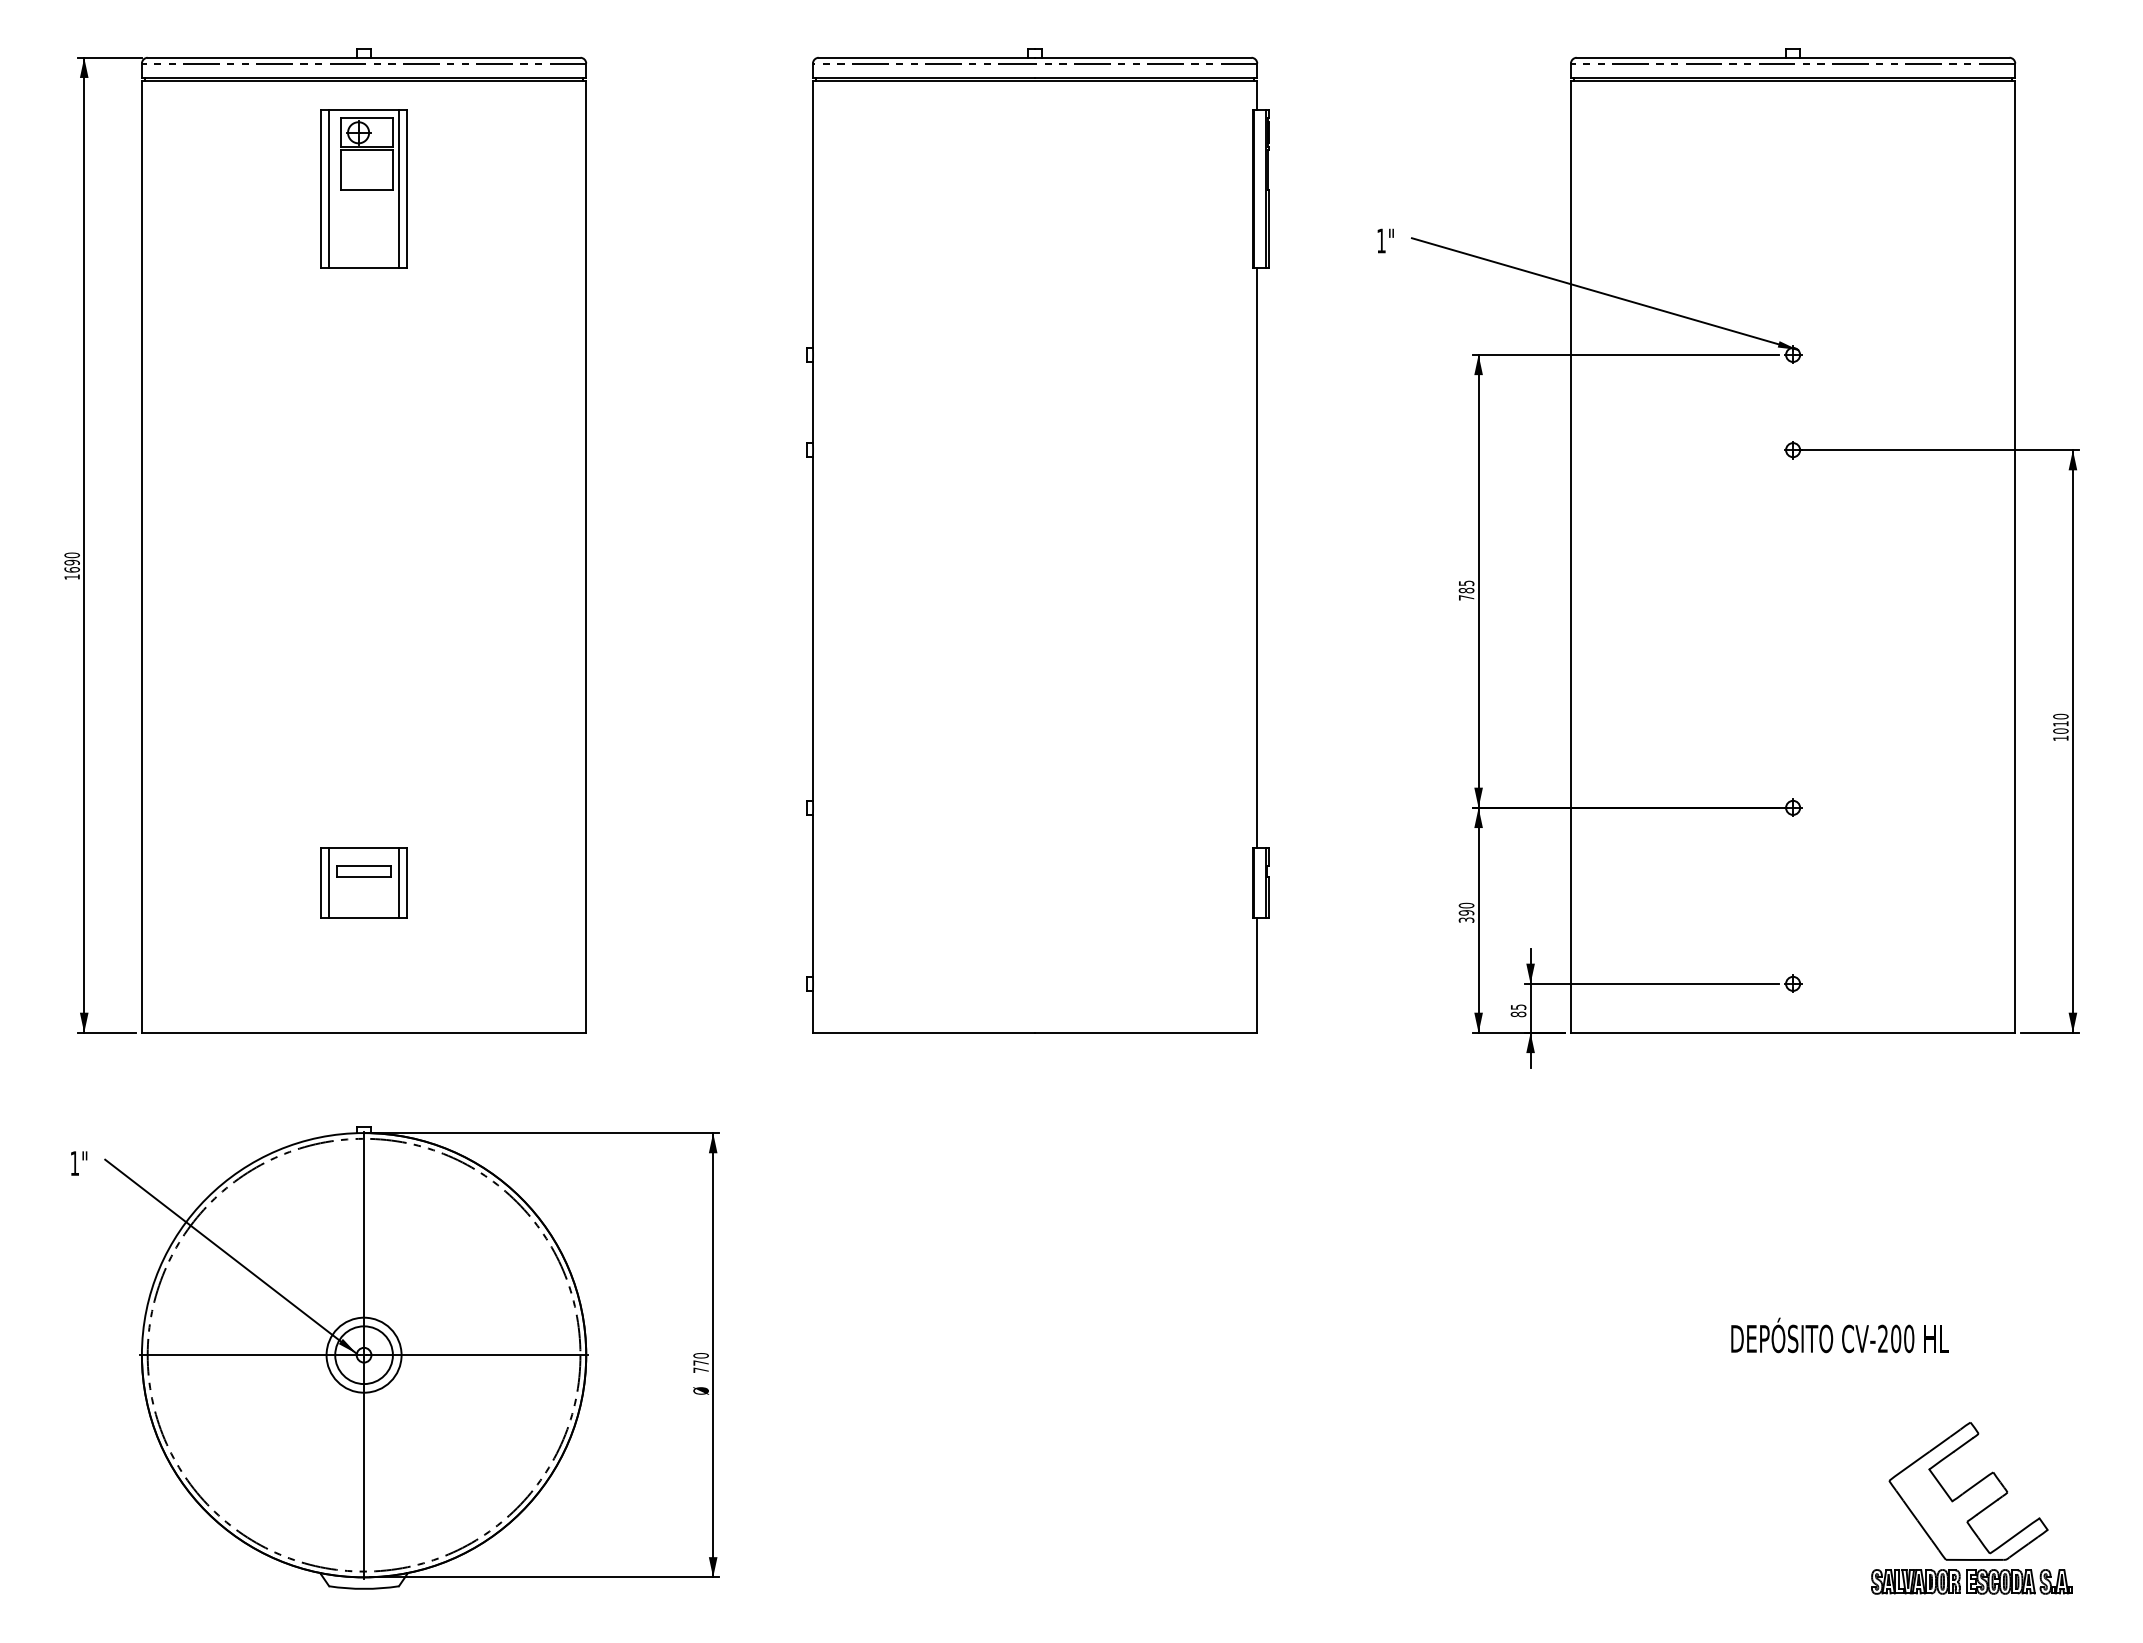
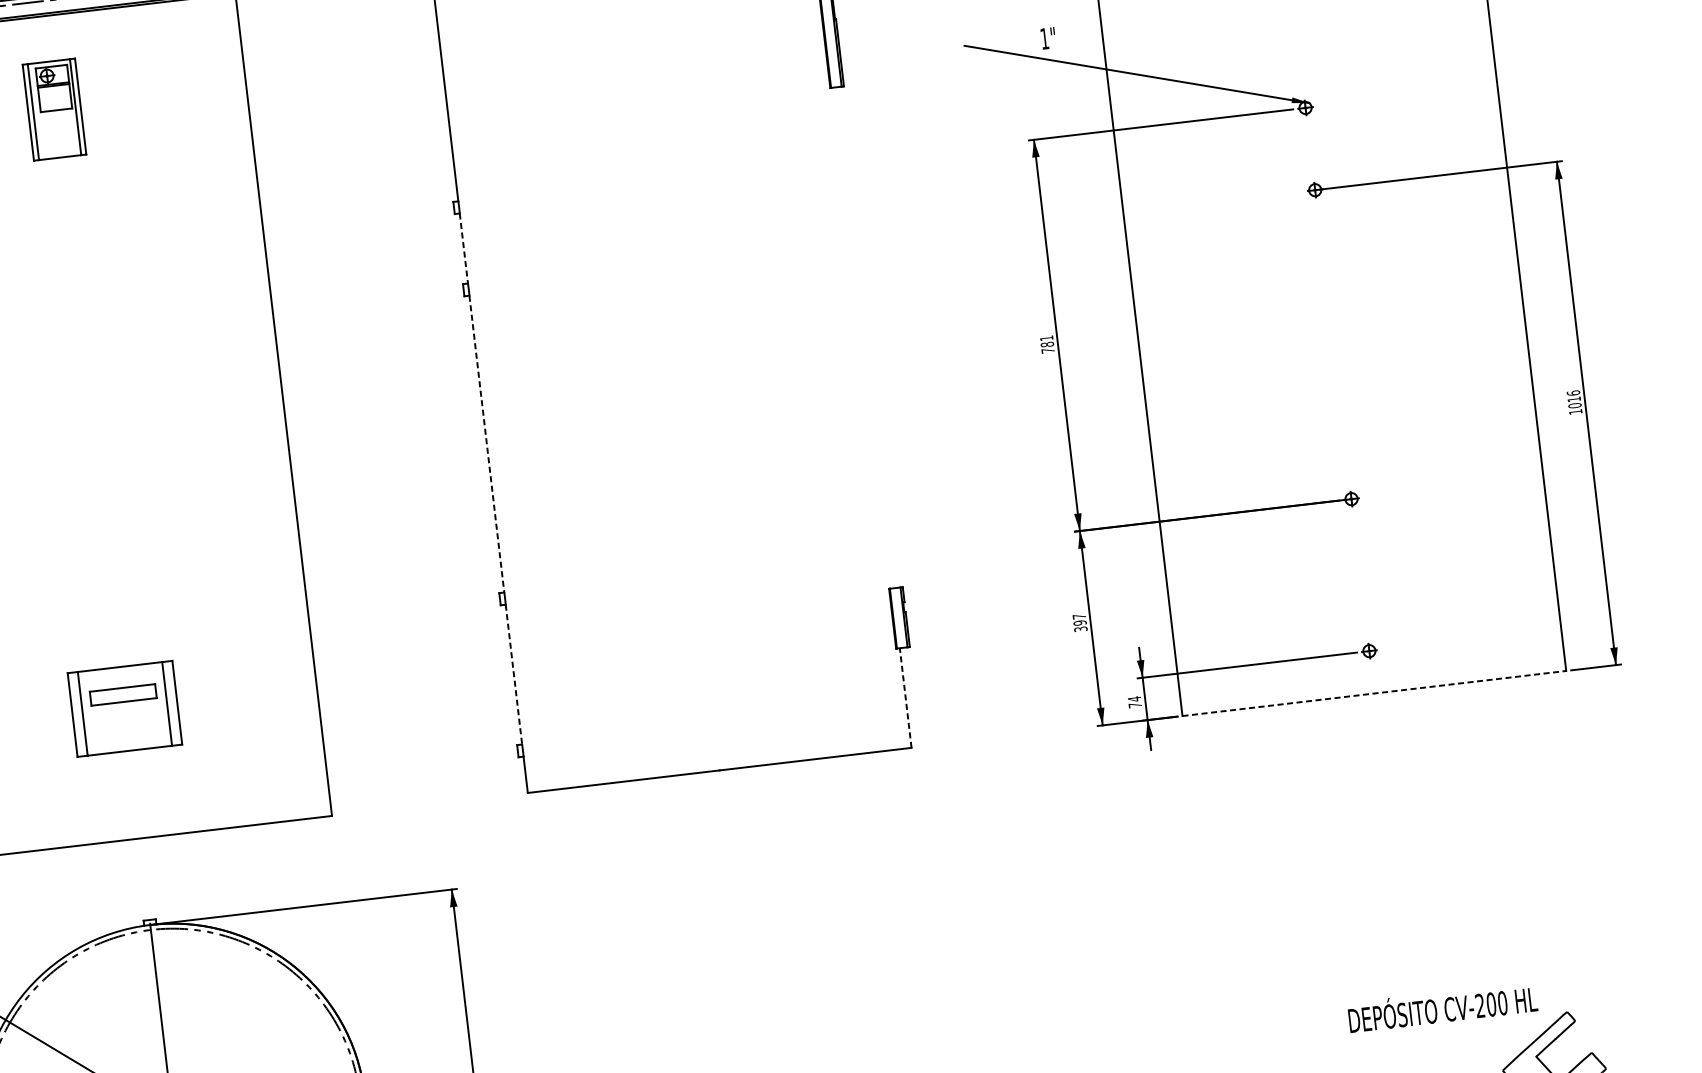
part: (363, 188) -> (53, 109), size x0.7
text: (1385, 240) -> (1048, 38), moved
line: (812, 402) -> (463, 248), solid -> dashed
line: (1257, 558) -> (863, 338), removed
text: (1466, 582) -> (1046, 337), 785 -> 781
line: (812, 629) -> (486, 444), solid -> dashed
text: (2060, 716) -> (1573, 393), 1010 -> 1016
part: (363, 882) -> (124, 708), size x1.4
line: (812, 895) -> (513, 674), solid -> dashed
text: (1466, 905) -> (1079, 616), 390 -> 397
line: (1257, 975) -> (905, 698), solid -> dashed
text: (1518, 1010) -> (1134, 702), 85 -> 74
line: (1793, 1032) -> (1374, 693), solid -> dashed
text: (1839, 1335) -> (1442, 1007), moved

